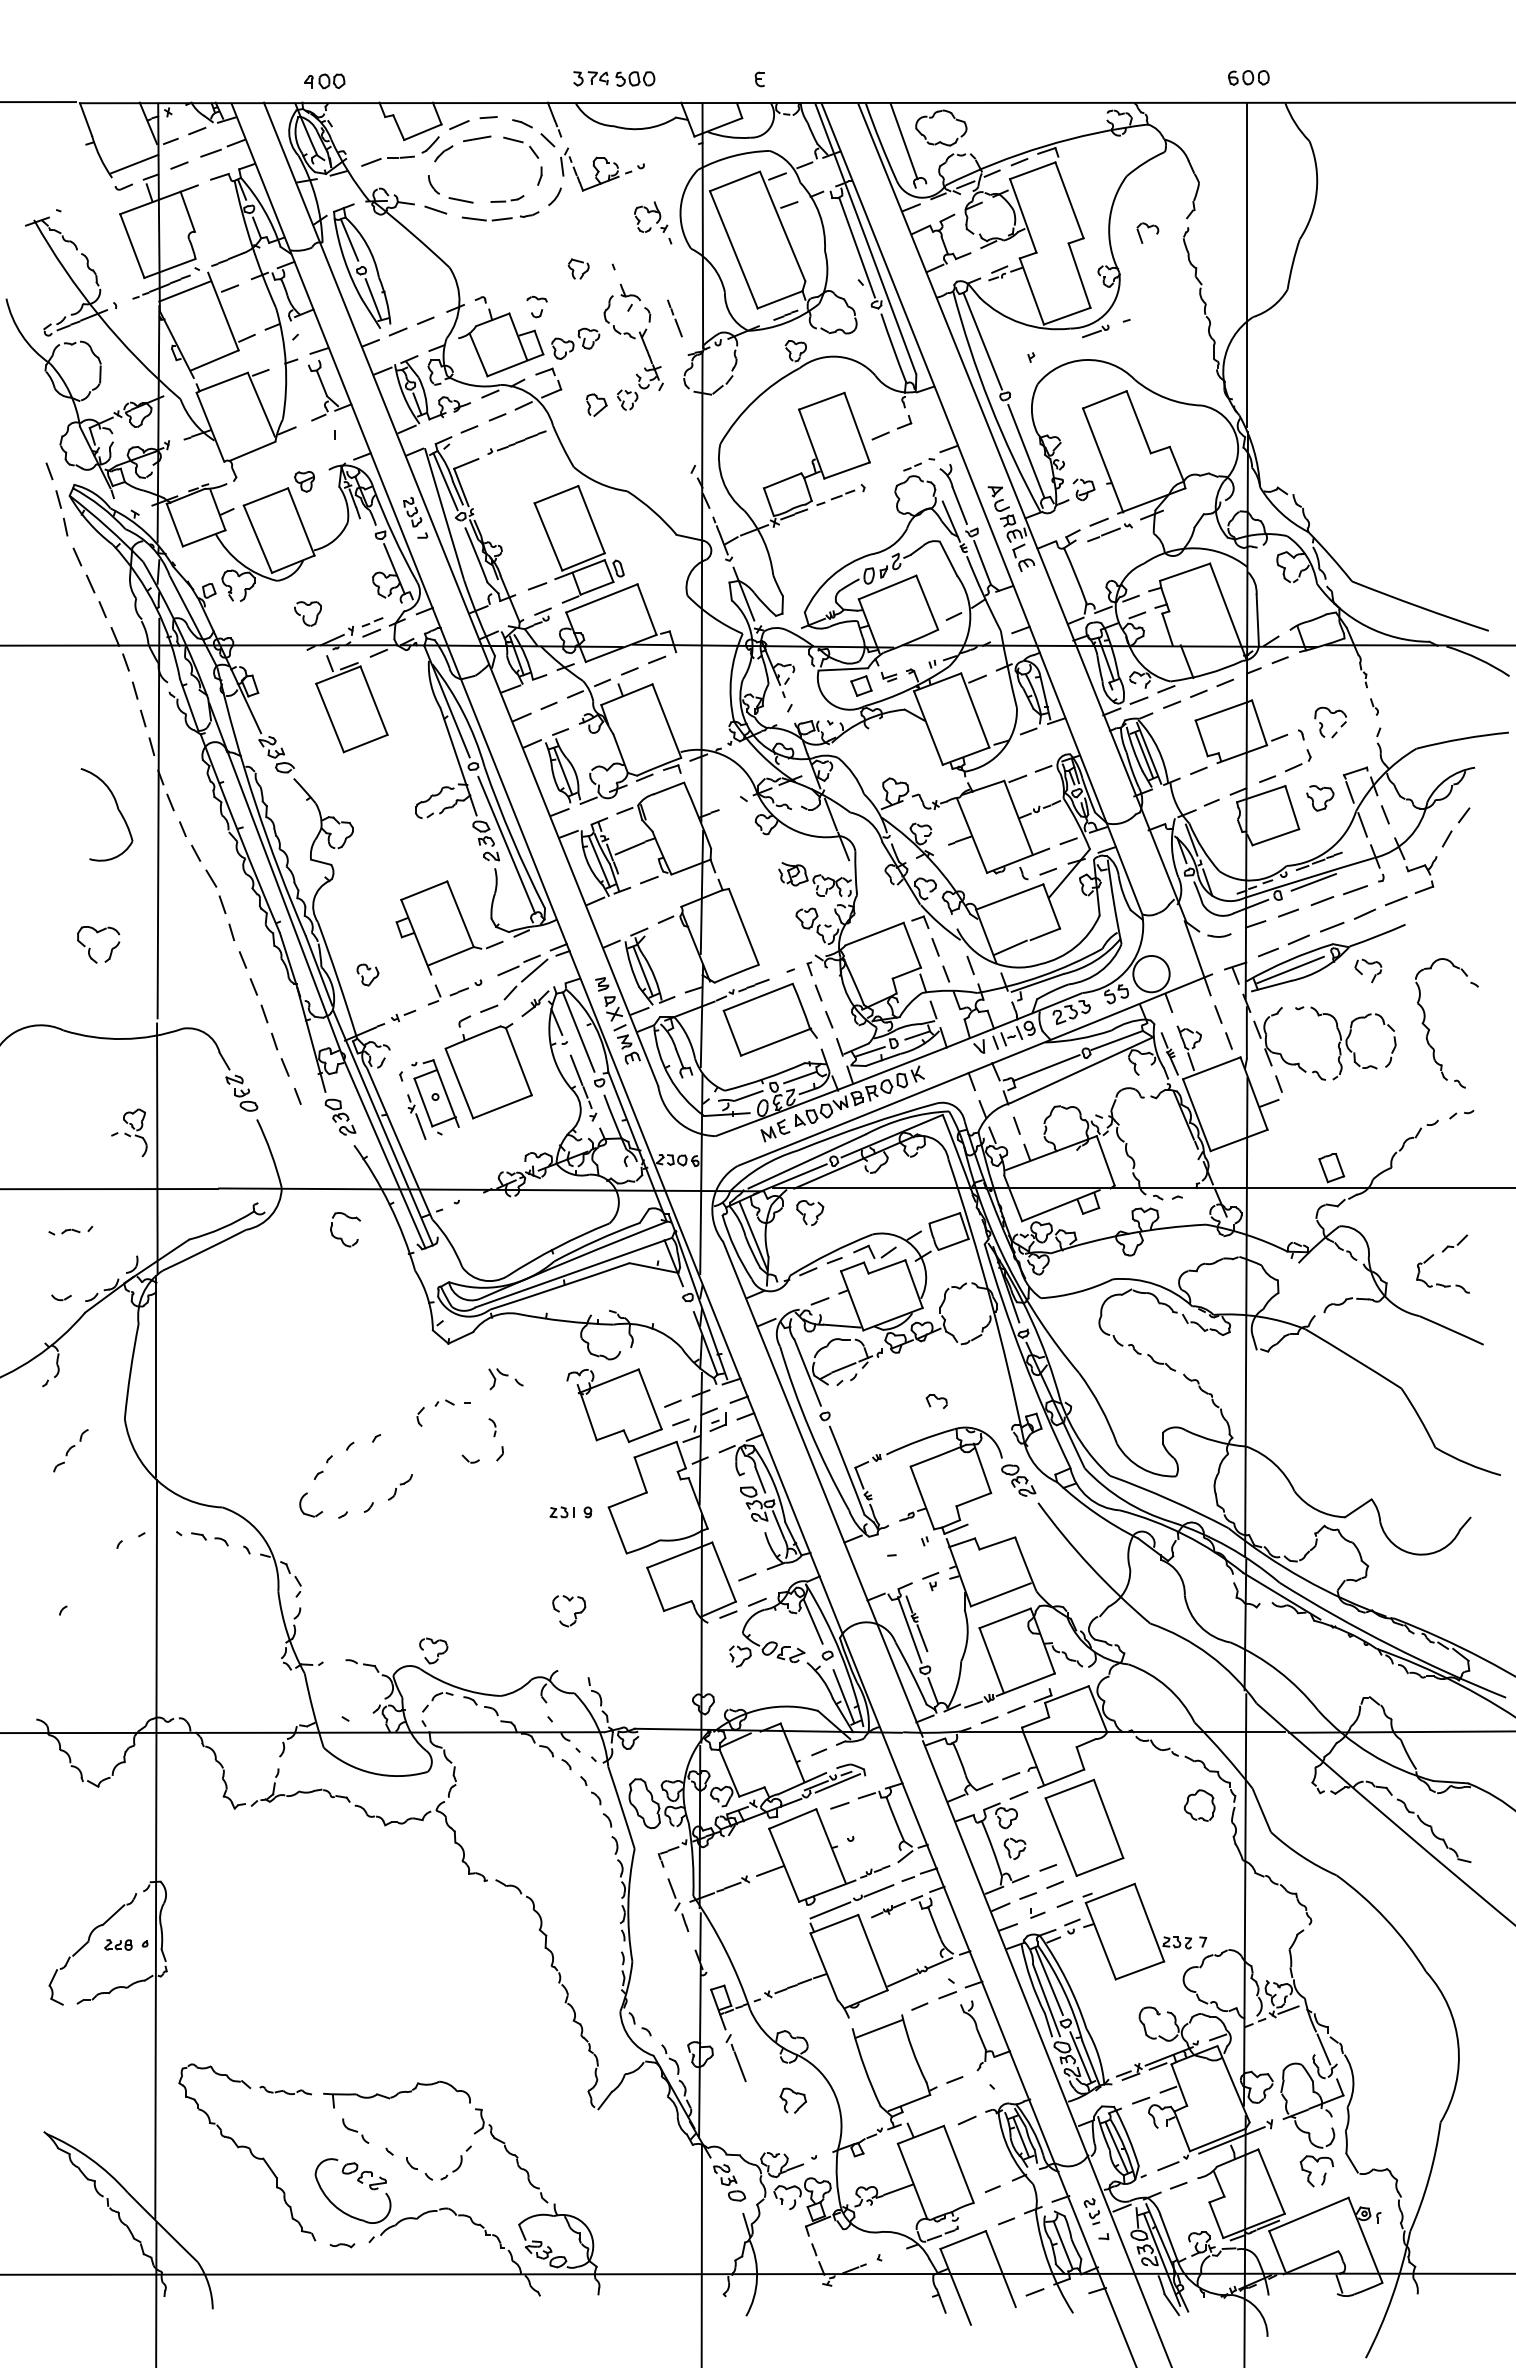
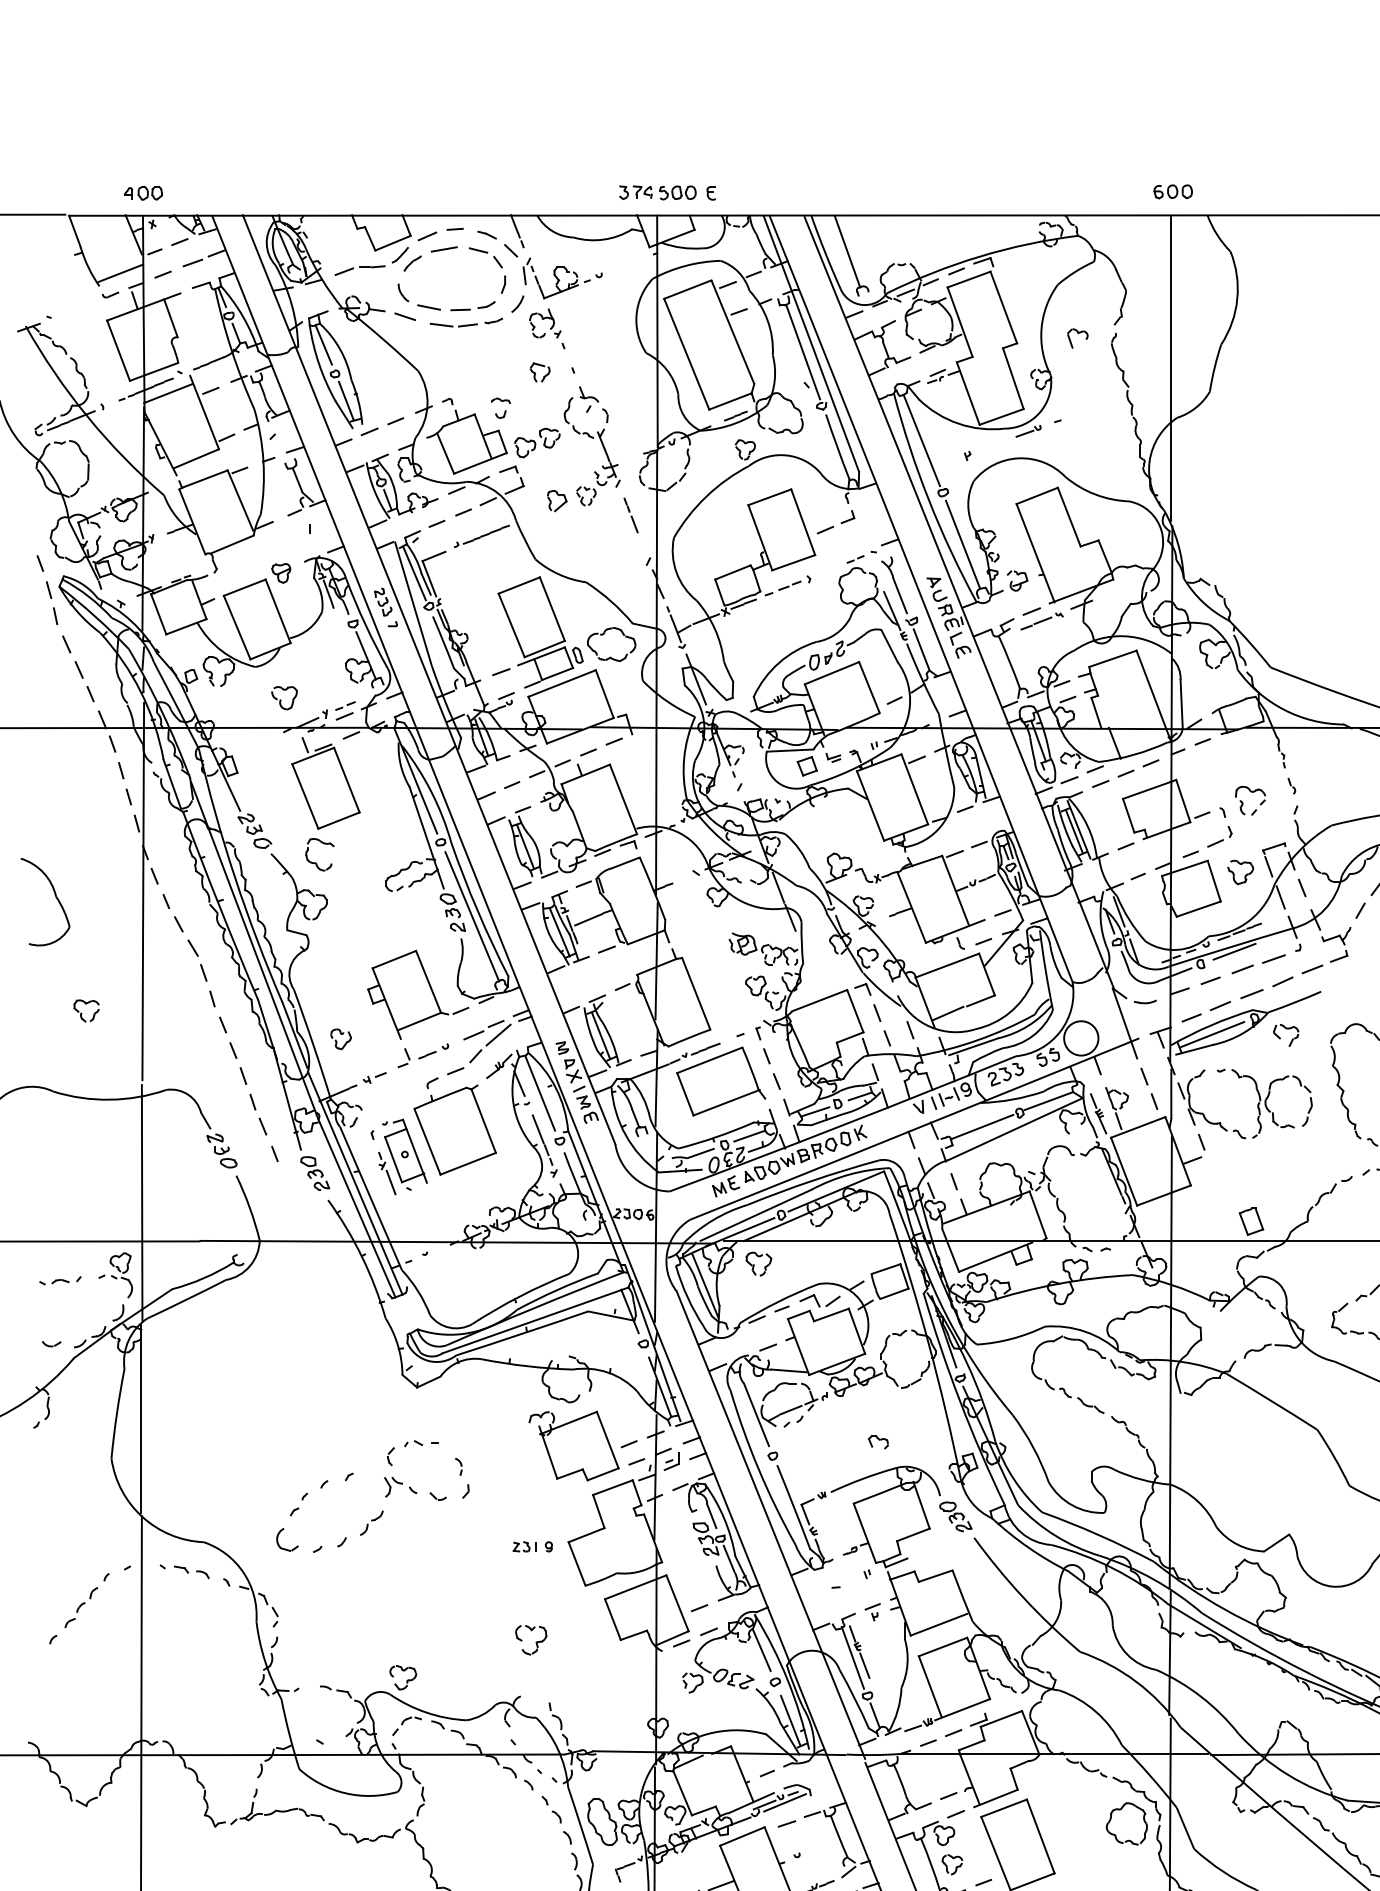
part: (614, 78) -> (658, 192), moved
part: (324, 81) -> (143, 193), moved
part: (932, 118) -> (603, 635), moved
part: (507, 198) -> (472, 305), size x1.43
part: (653, 222) -> (547, 328), moved
line: (675, 318) -> (631, 515), moved
part: (117, 809) -> (55, 897), moved
part: (98, 945) -> (86, 1011), size x0.62
part: (129, 1132) -> (115, 1274), moved
part: (341, 1237) -> (316, 862), moved
part: (505, 1379) -> (400, 1487), moved
part: (70, 1450) -> (80, 1607), moved
part: (1199, 1805) -> (1126, 1823), size x1.43

